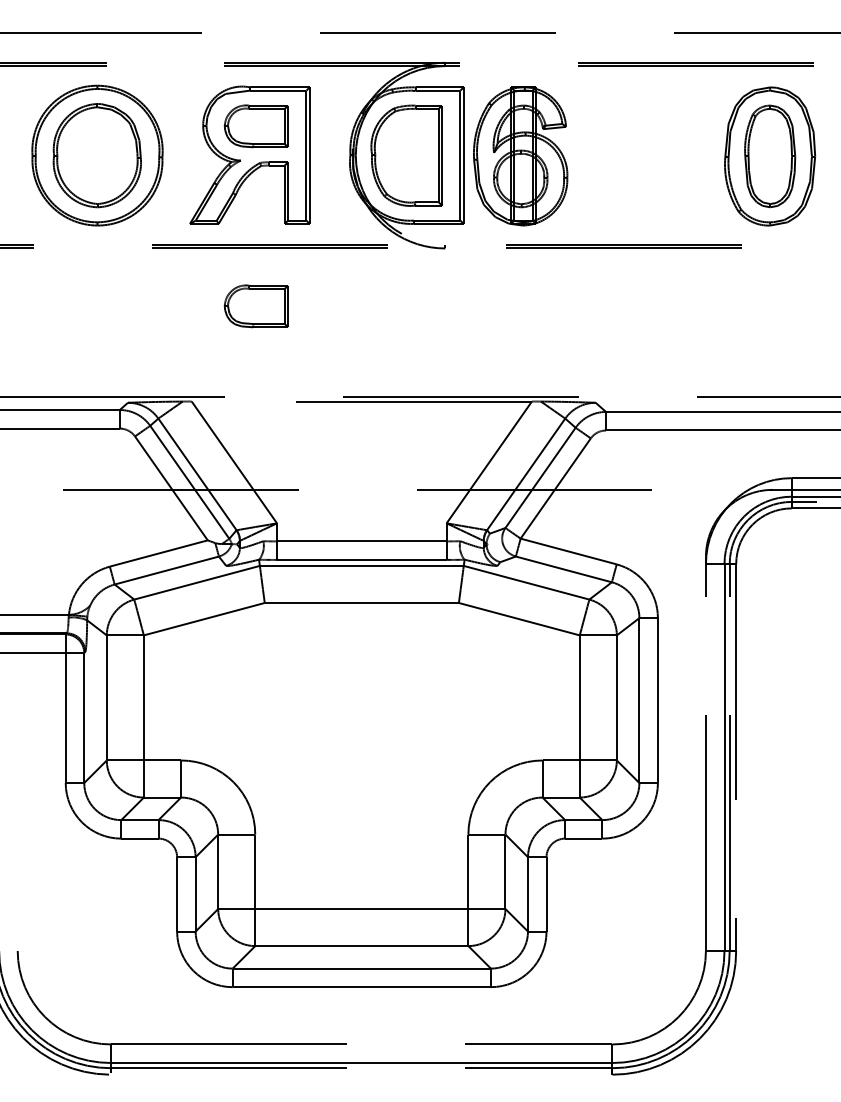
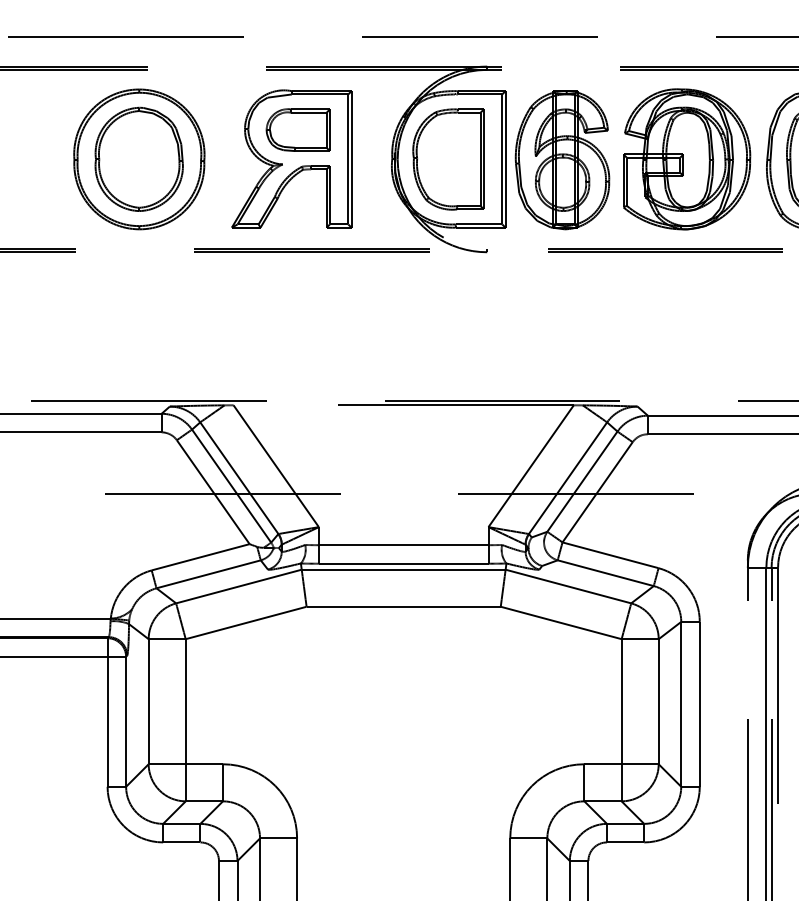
part: (645, 155) -> (687, 159), added
part: (255, 306) -> (297, 310), removed

